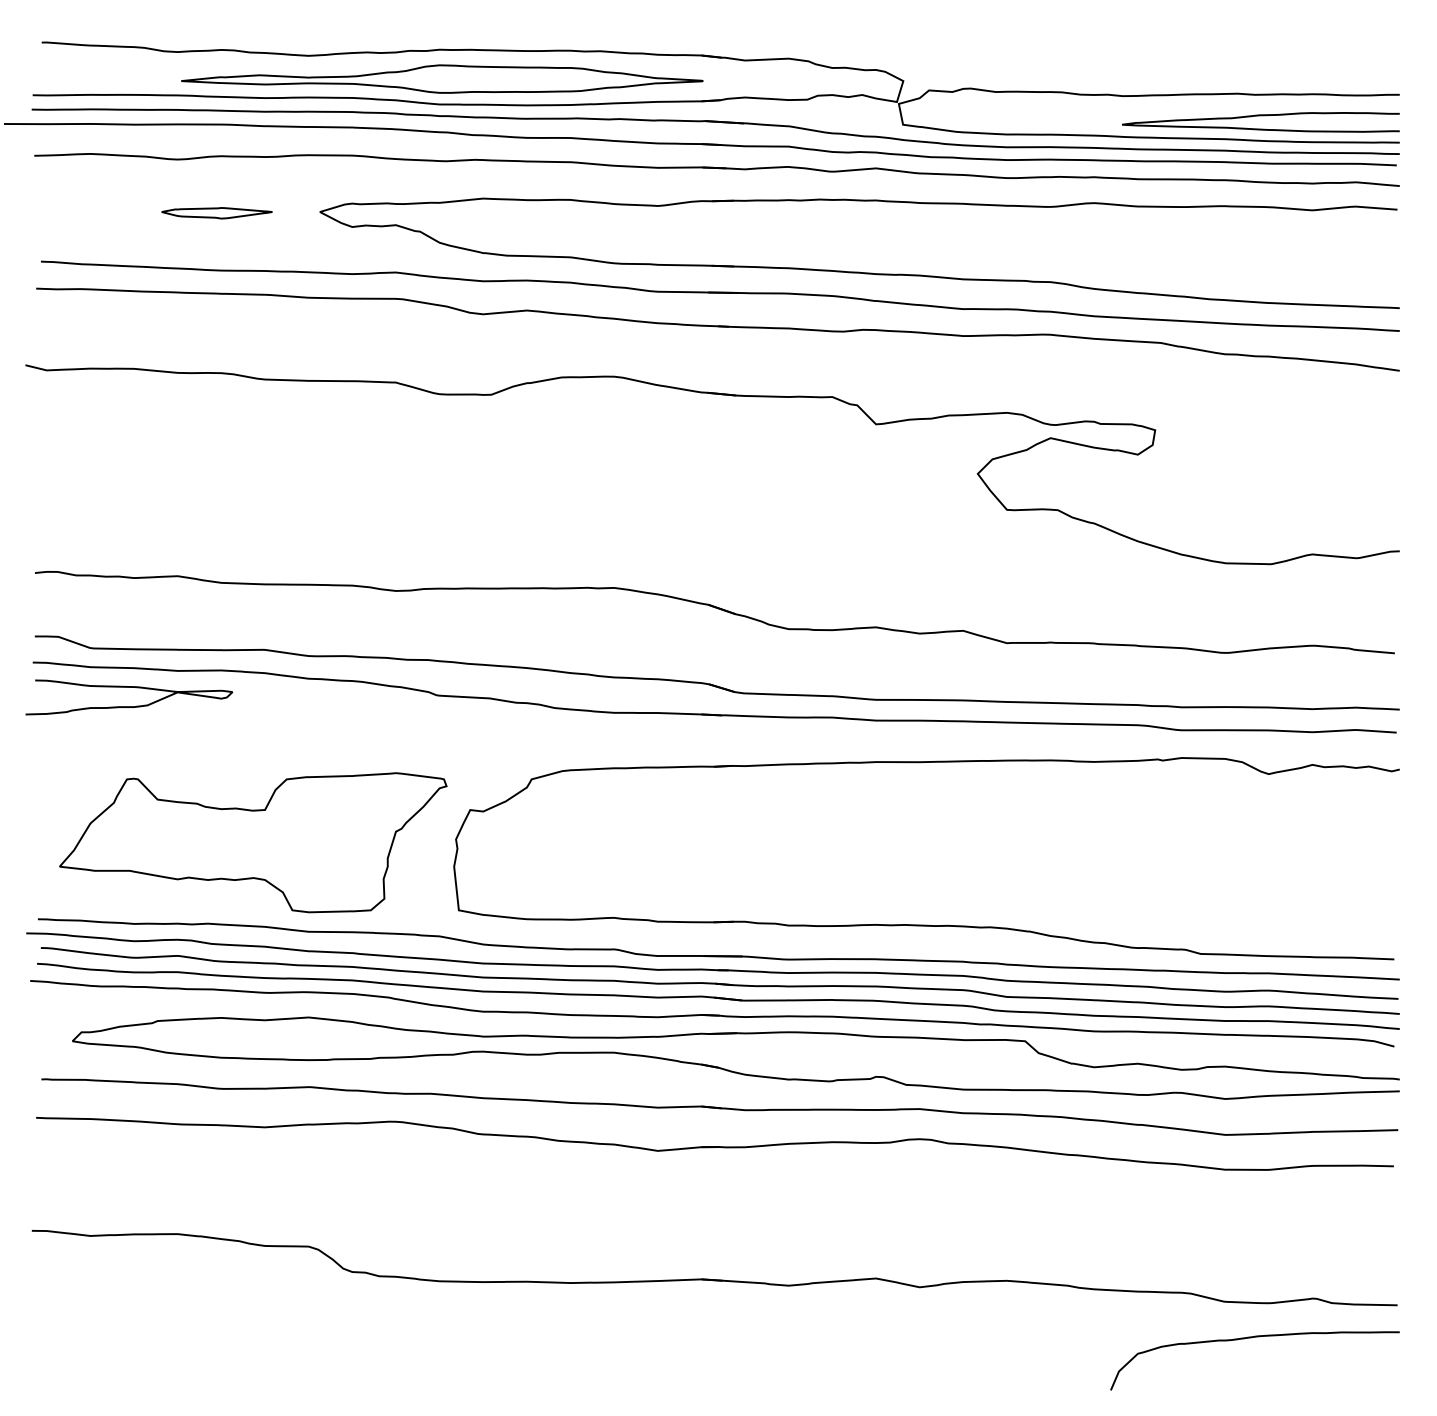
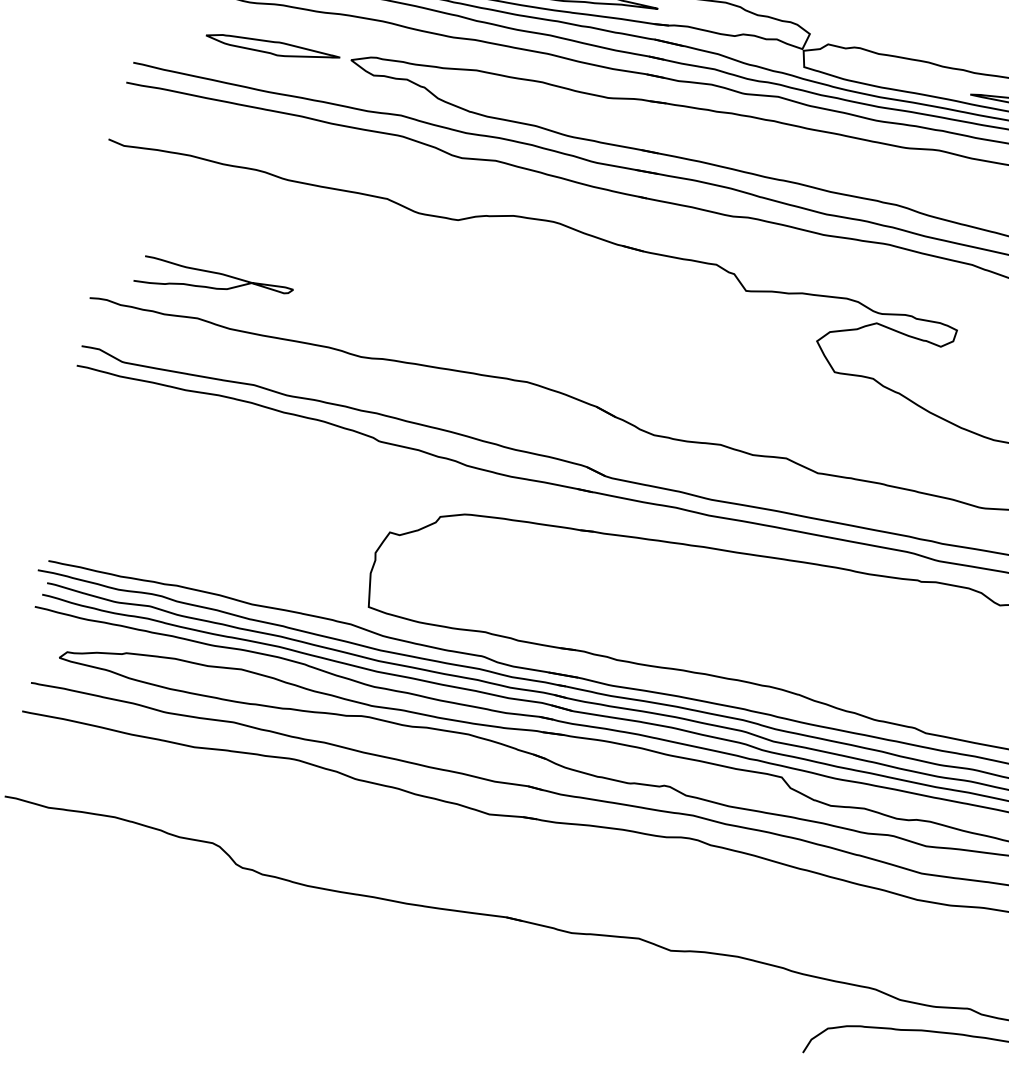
part: (216, 213) -> (272, 48), size x1.6
curve: (129, 706) -> (213, 287), moved
part: (253, 842) -> (221, 529), removed

